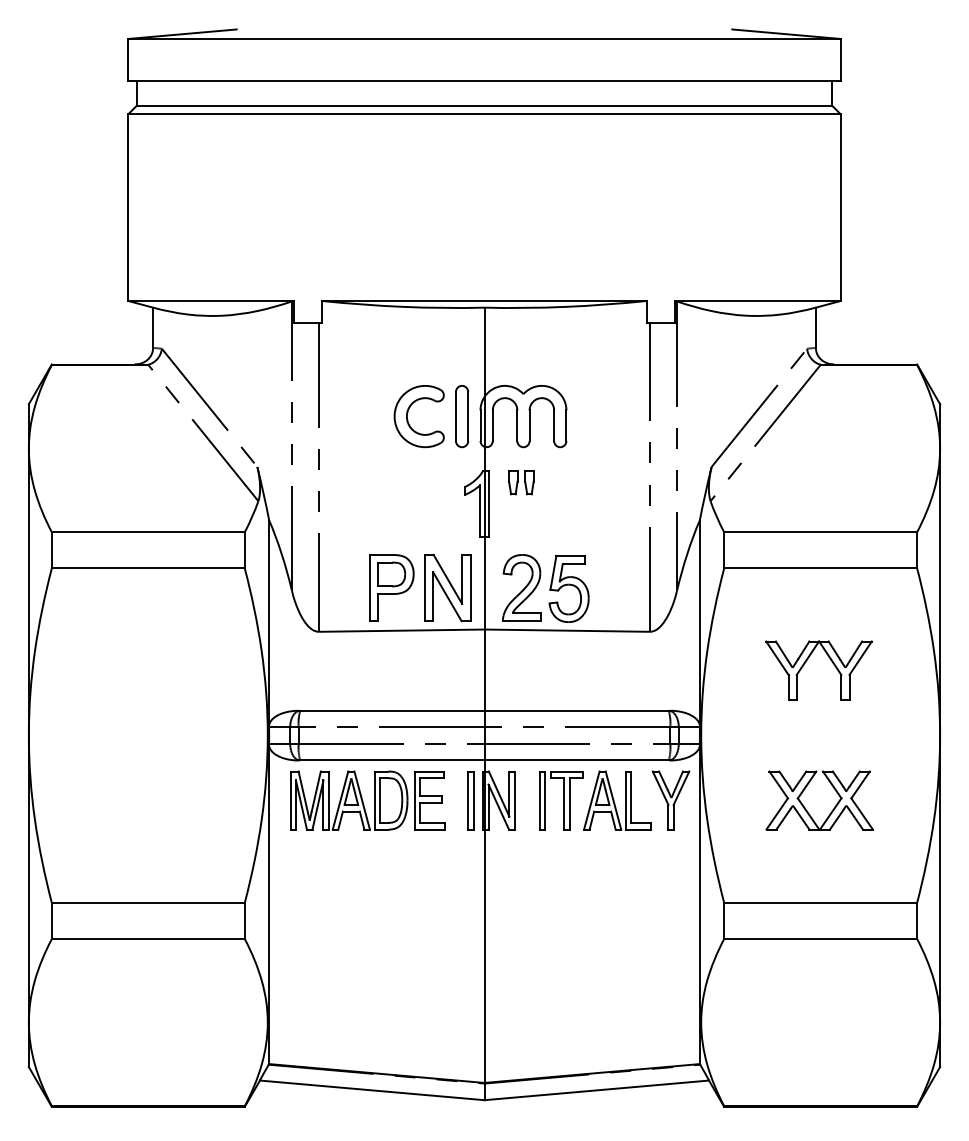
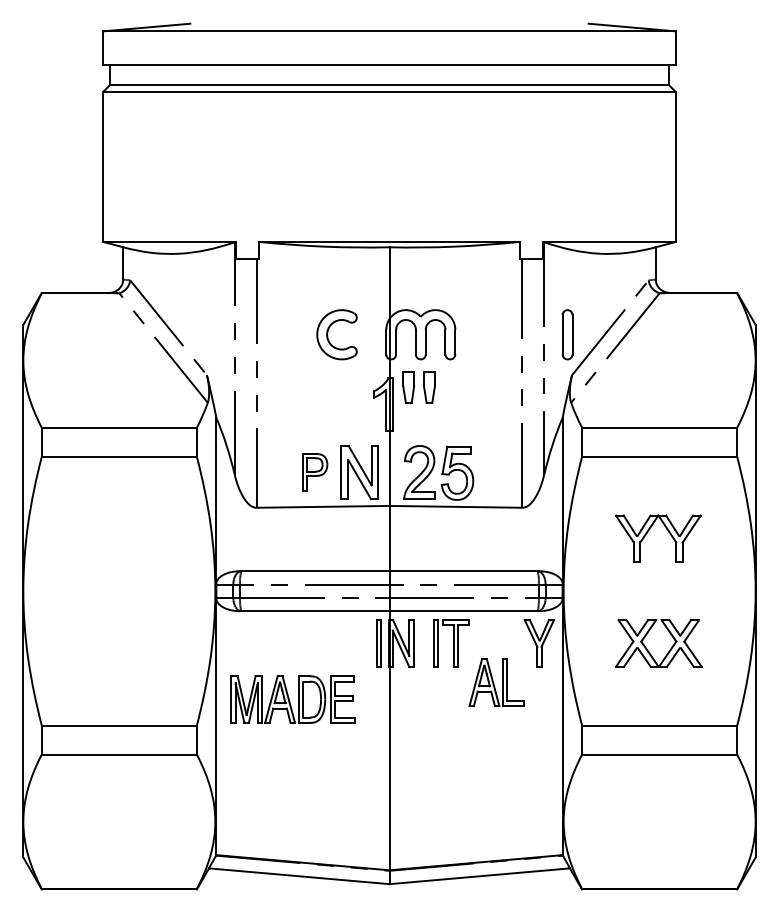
part: (462, 416) -> (567, 334), moved
part: (521, 482) -> (419, 387), size x1.6
part: (391, 587) -> (314, 472), size x0.7
part: (367, 800) -> (293, 699), moved
part: (617, 800) -> (496, 682), moved

